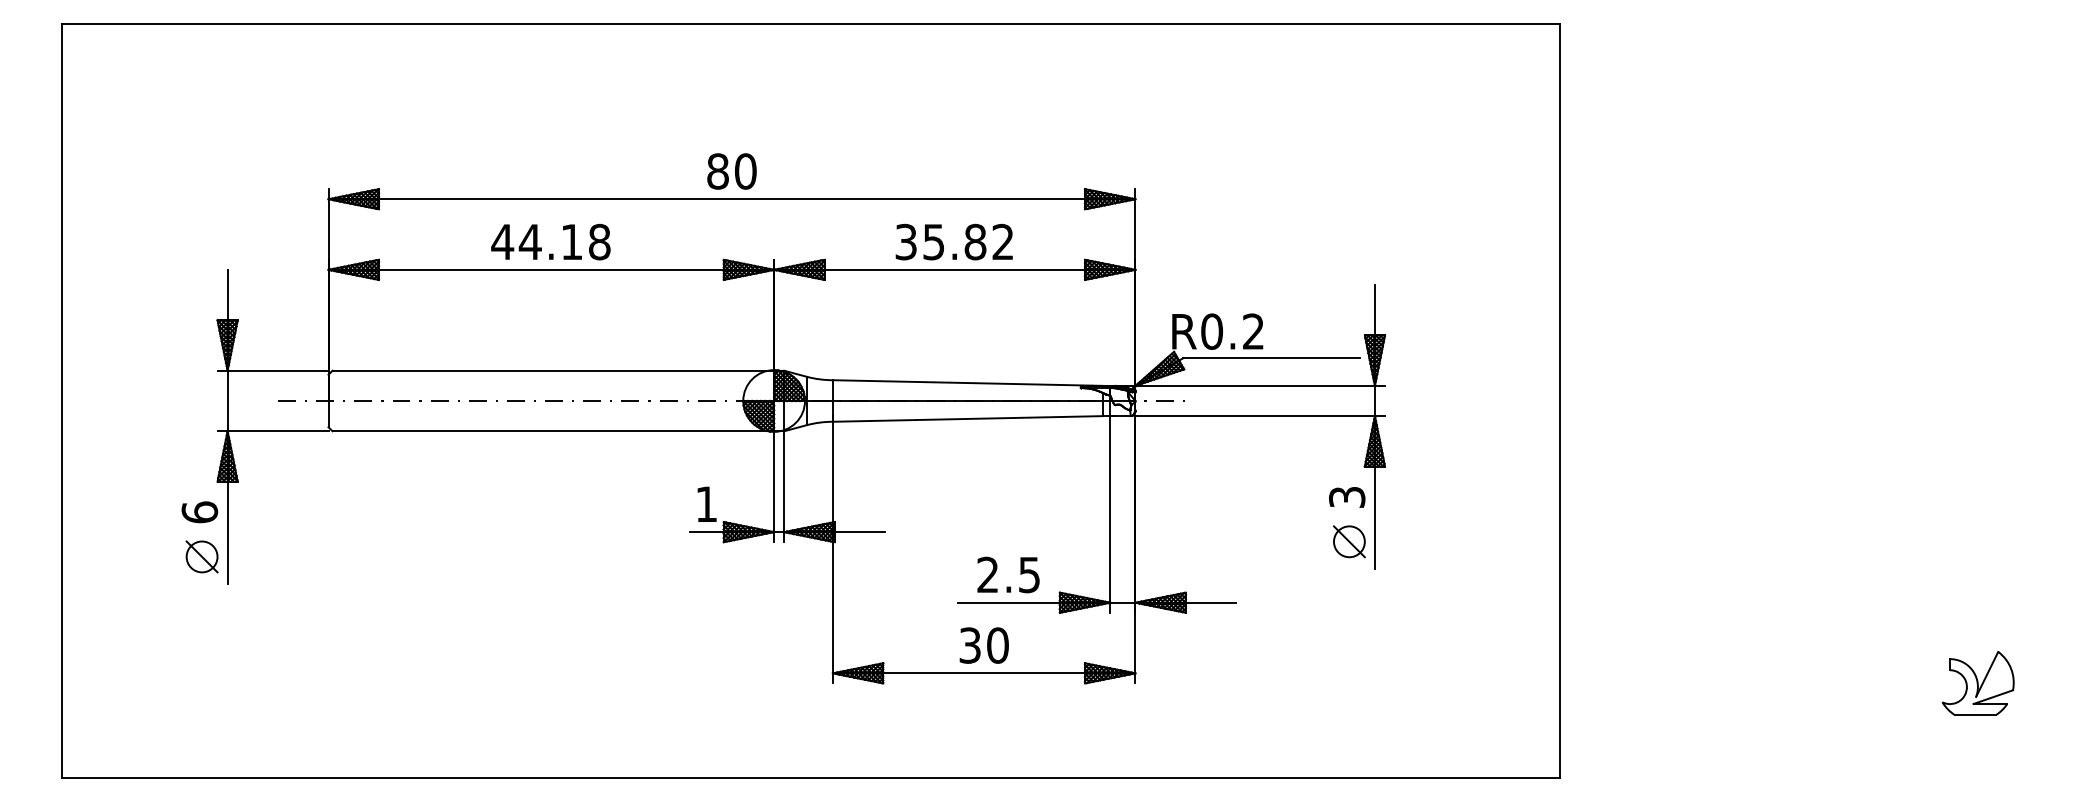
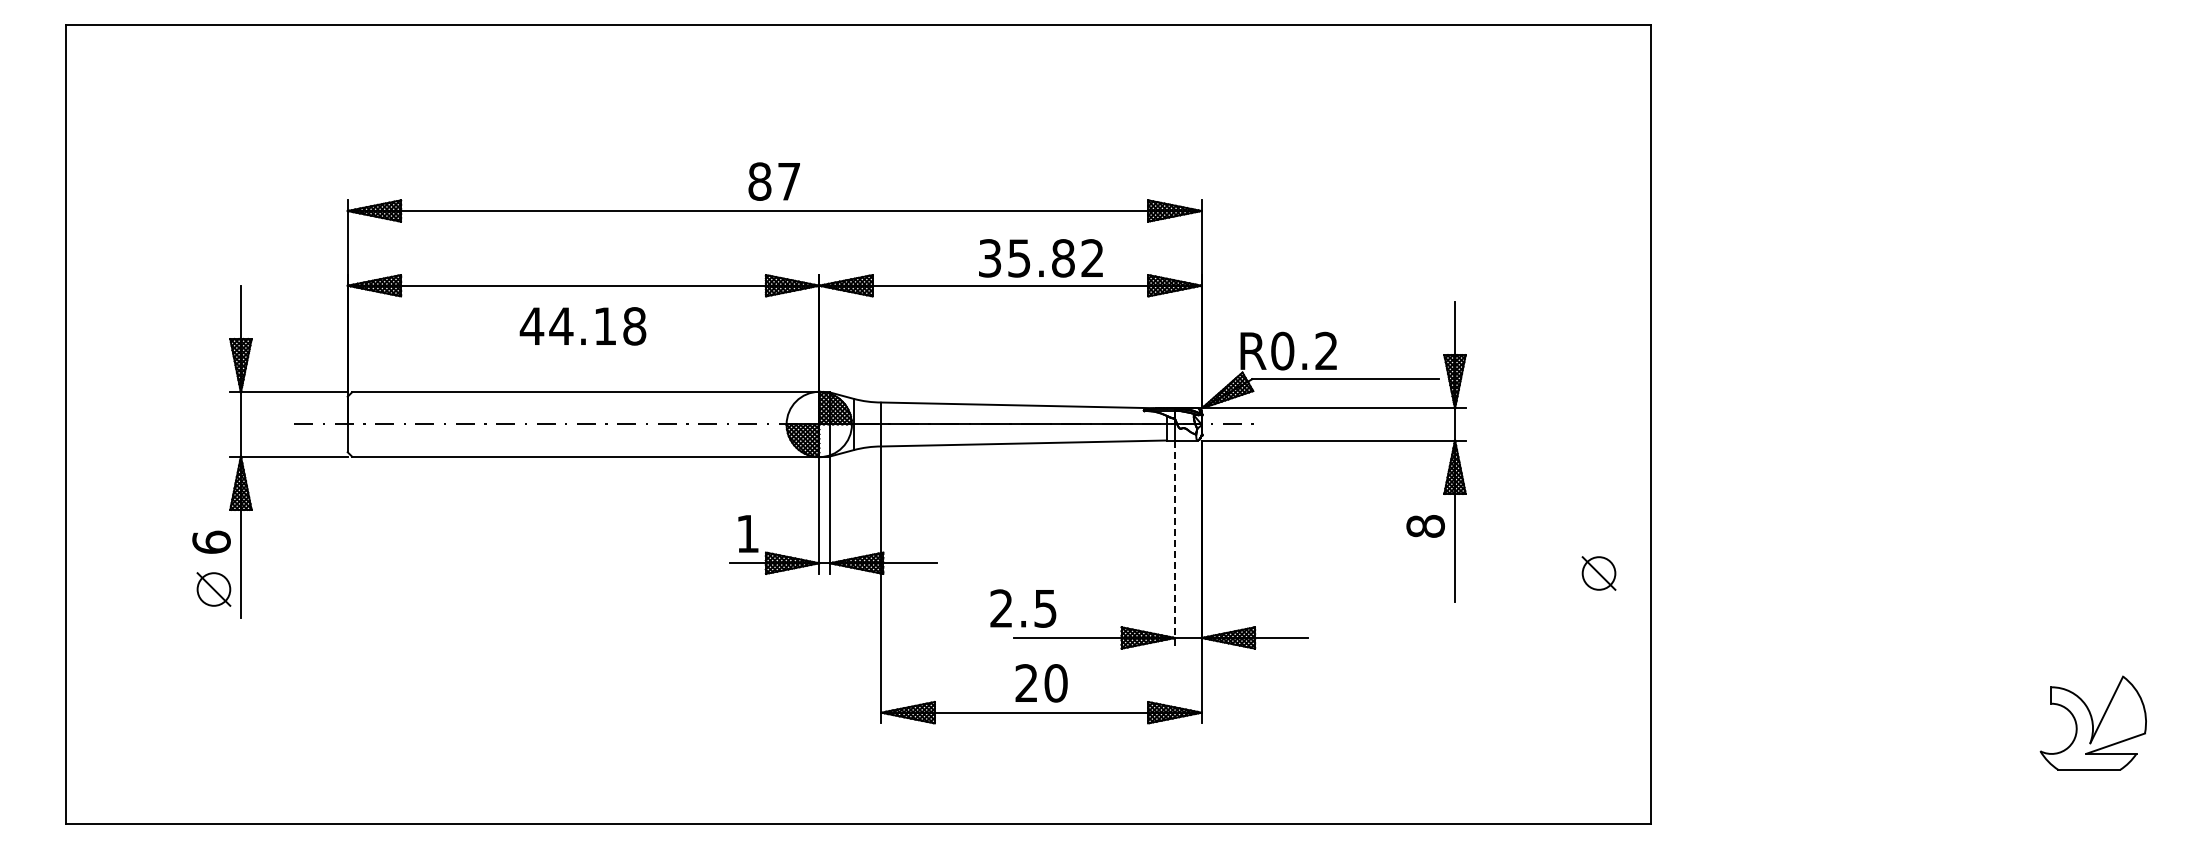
text: (745, 171) -> (788, 181), 80 -> 87
text: (550, 242) -> (582, 326), moved
text: (953, 242) -> (1040, 258), moved
text: (1347, 497) -> (1425, 526), 3 -> 8
line: (1109, 515) -> (1174, 545), solid -> dashed
part: (1348, 541) -> (1598, 573), moved
text: (1008, 574) -> (1023, 608), moved
text: (969, 645) -> (1026, 683), 30 -> 20
part: (1978, 683) -> (2093, 723), size x1.4

